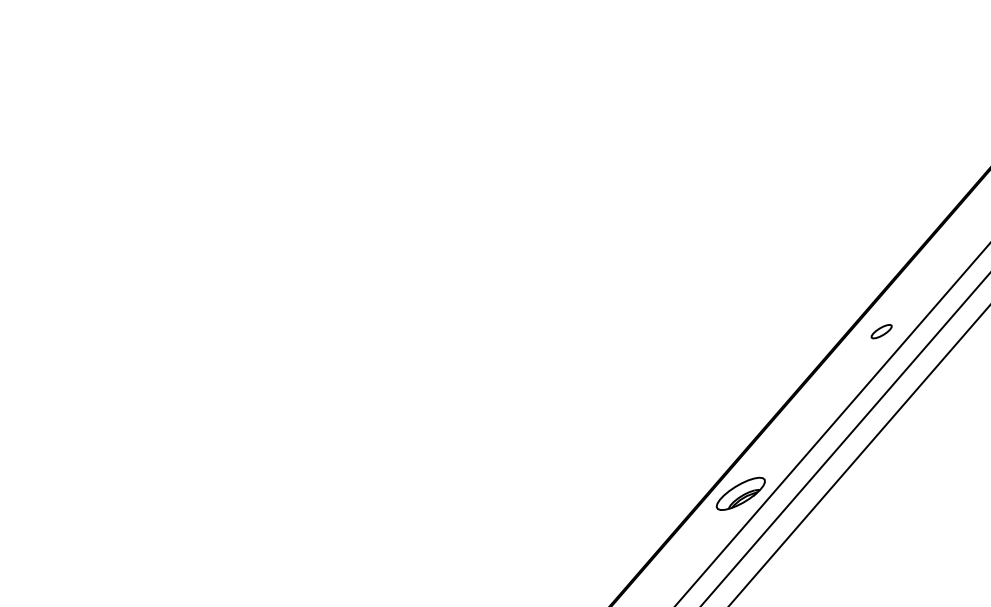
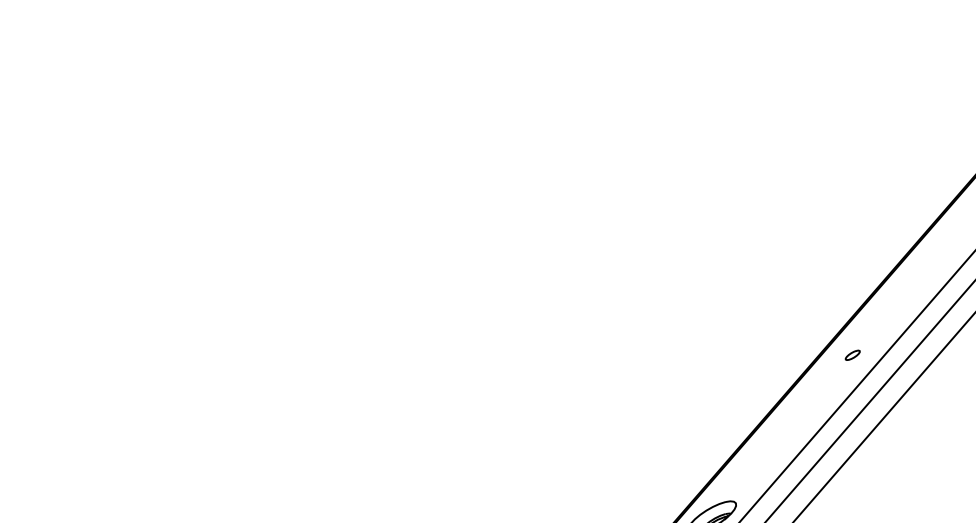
part: (881, 331) -> (852, 355), size x0.7

